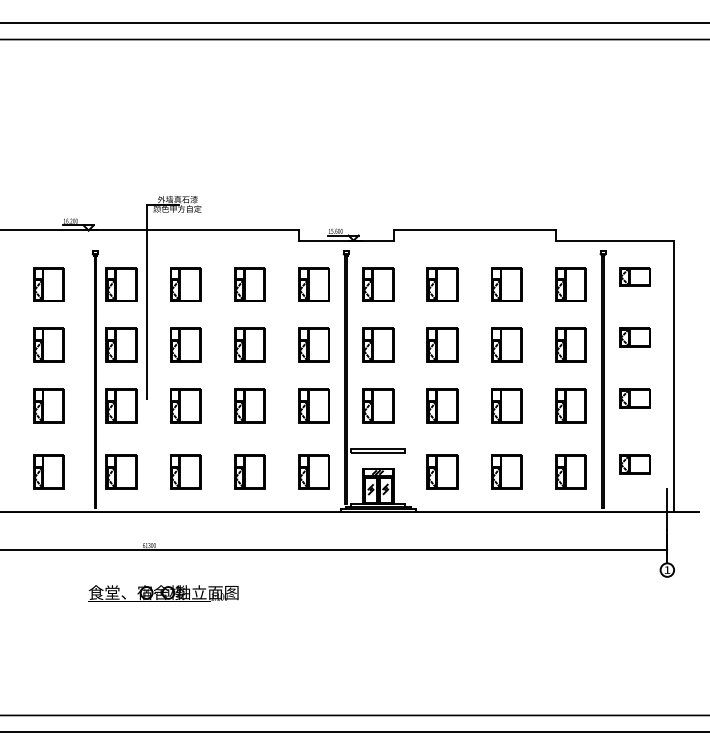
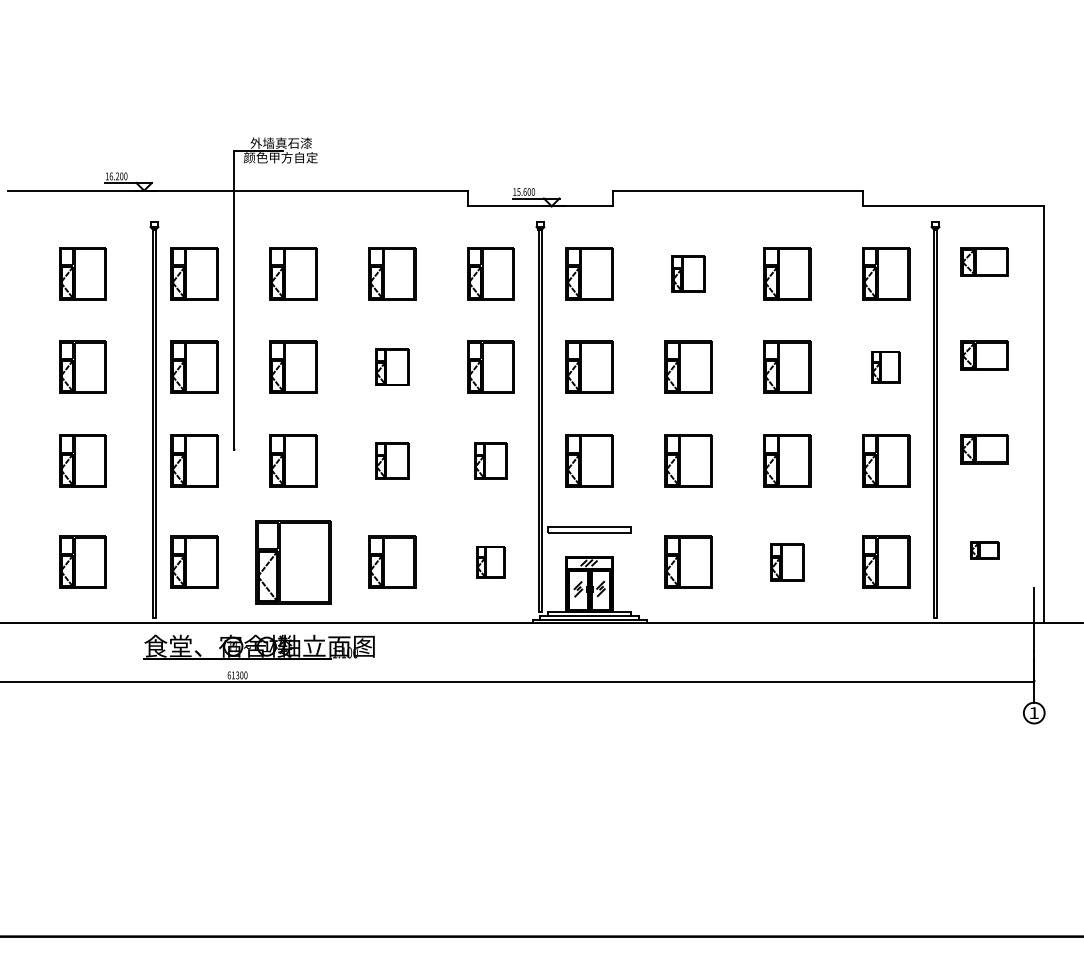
part: (442, 284) -> (688, 273), size x0.7
part: (249, 344) -> (391, 366), size x0.7
part: (570, 344) -> (885, 366), size x0.6
part: (249, 405) -> (391, 459), size x0.7
part: (313, 405) -> (489, 459), size x0.7
part: (634, 464) -> (983, 550), size x0.6
part: (185, 471) -> (293, 561), size x1.6
part: (313, 471) -> (489, 561), size x0.6
part: (506, 471) -> (786, 561), size x0.7
part: (163, 593) -> (259, 647), moved

